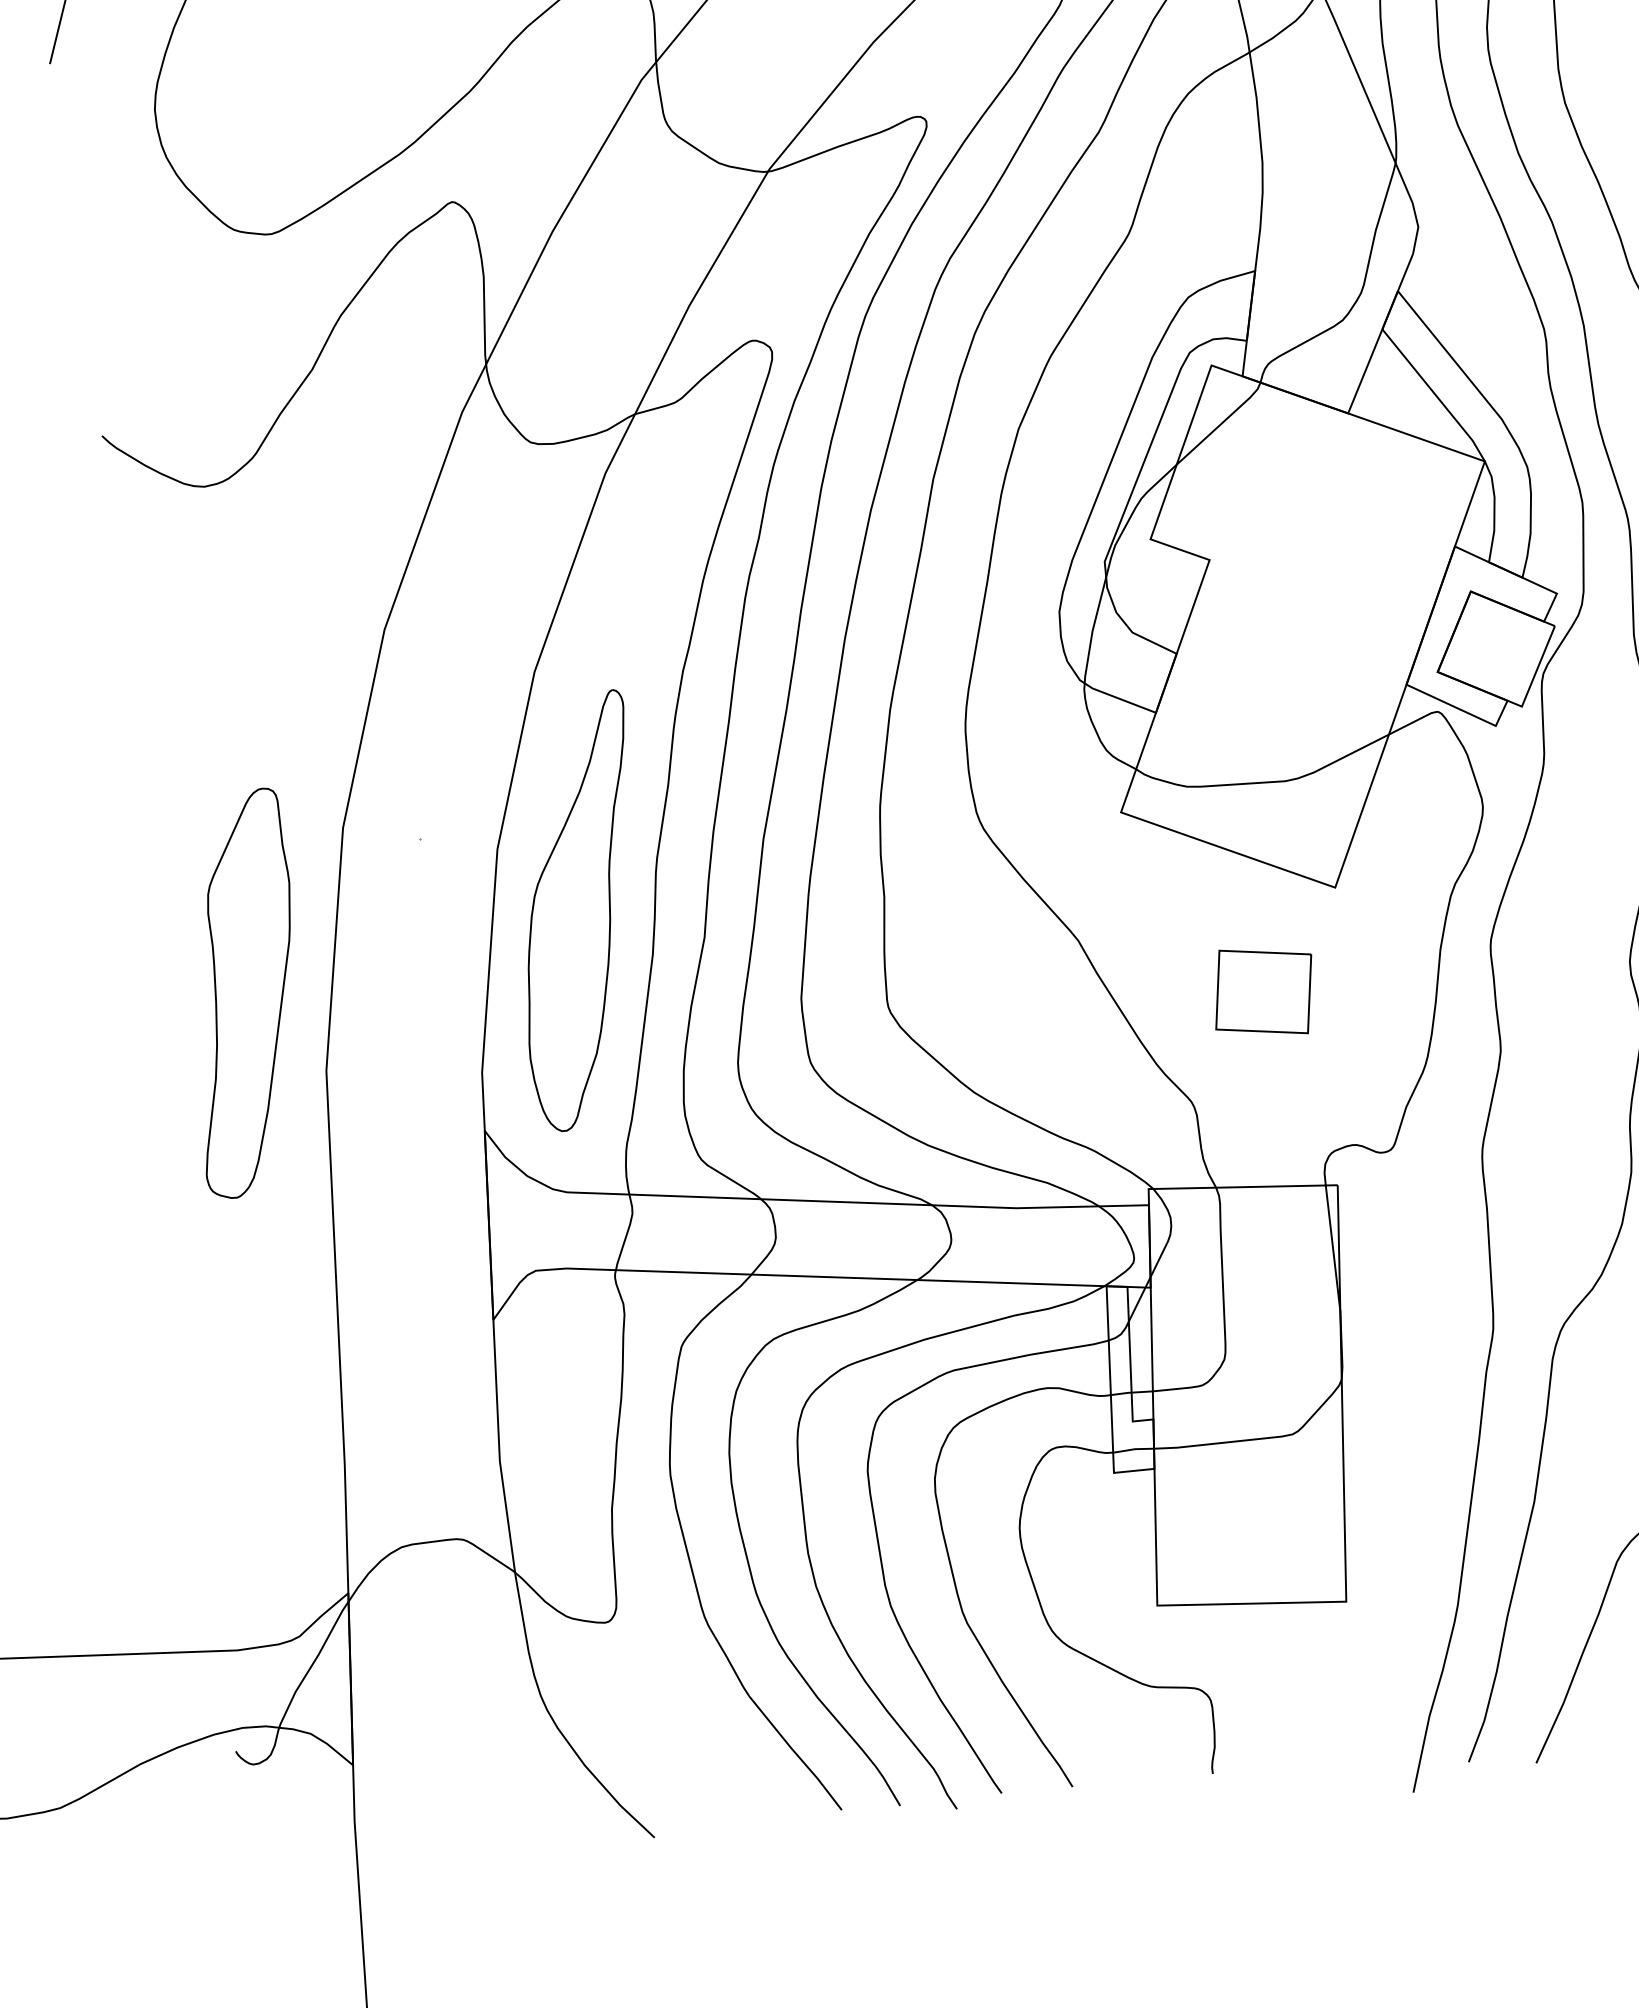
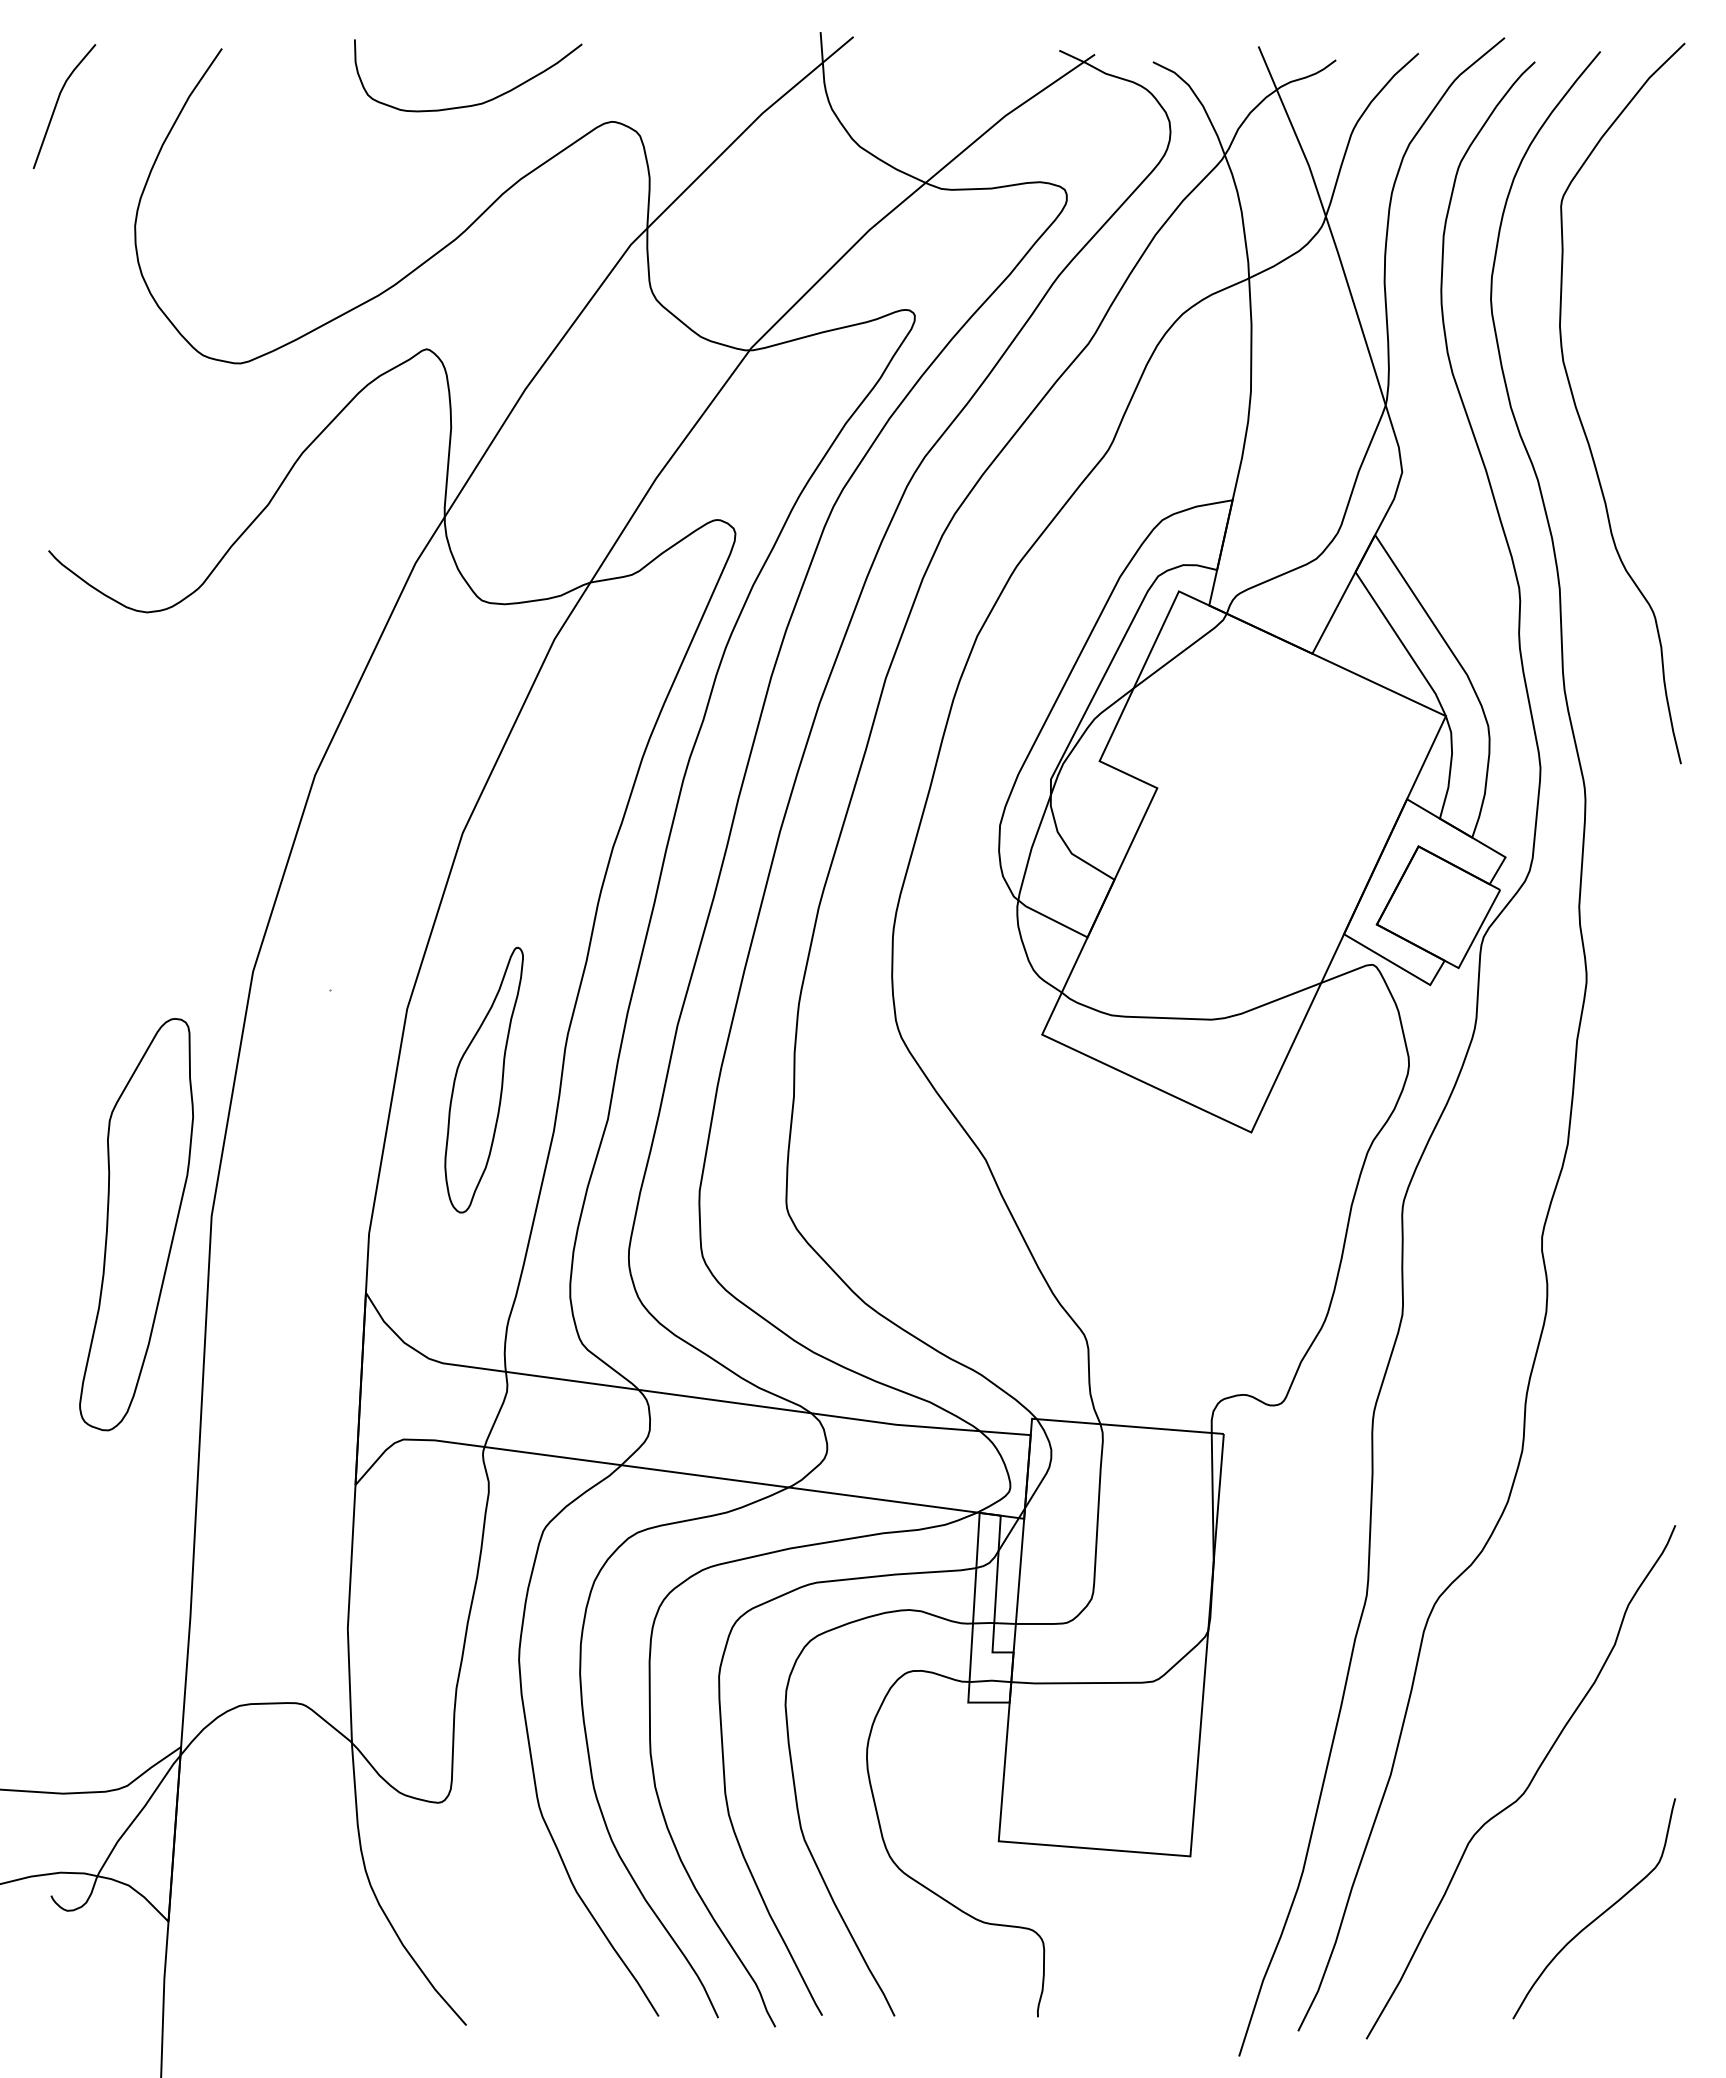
part: (578, 910) -> (483, 1079), size x0.6
part: (1263, 991) -> (1168, 1230), removed
part: (244, 993) -> (136, 1224), moved

